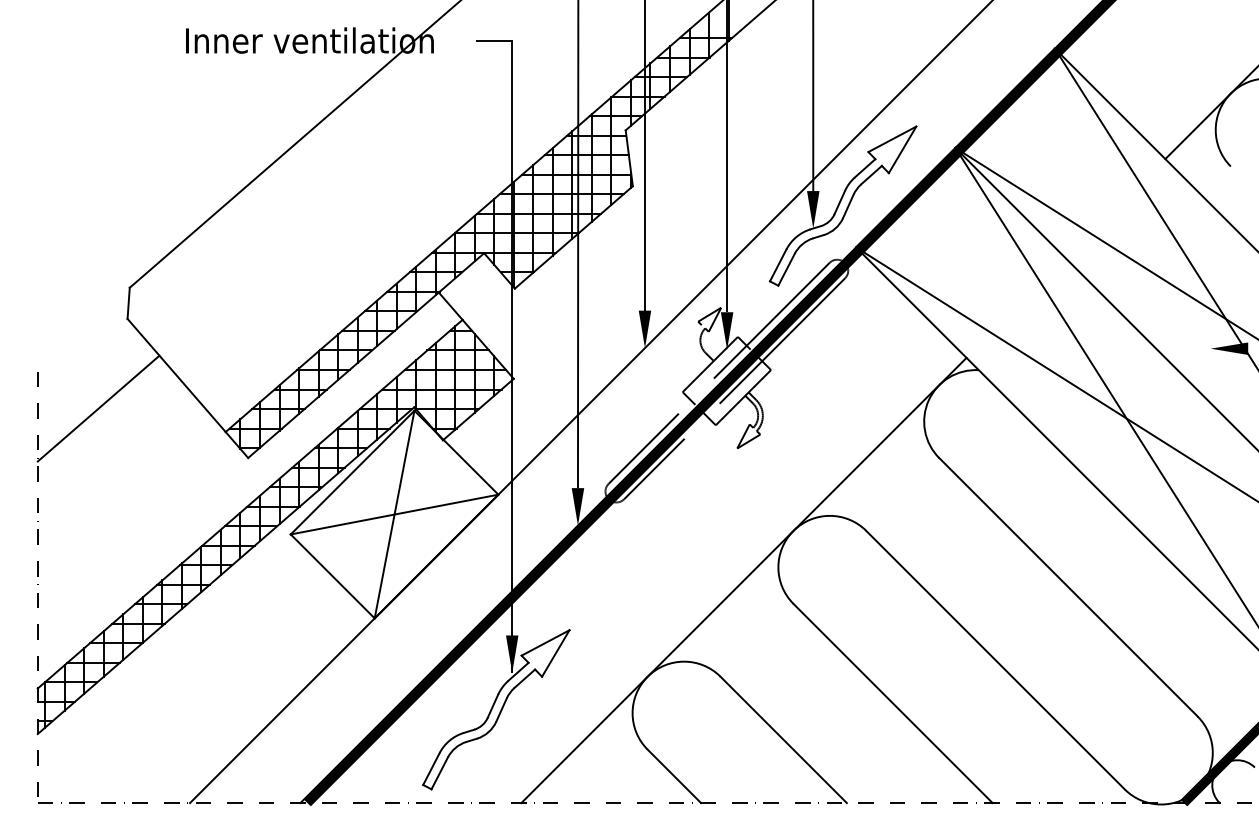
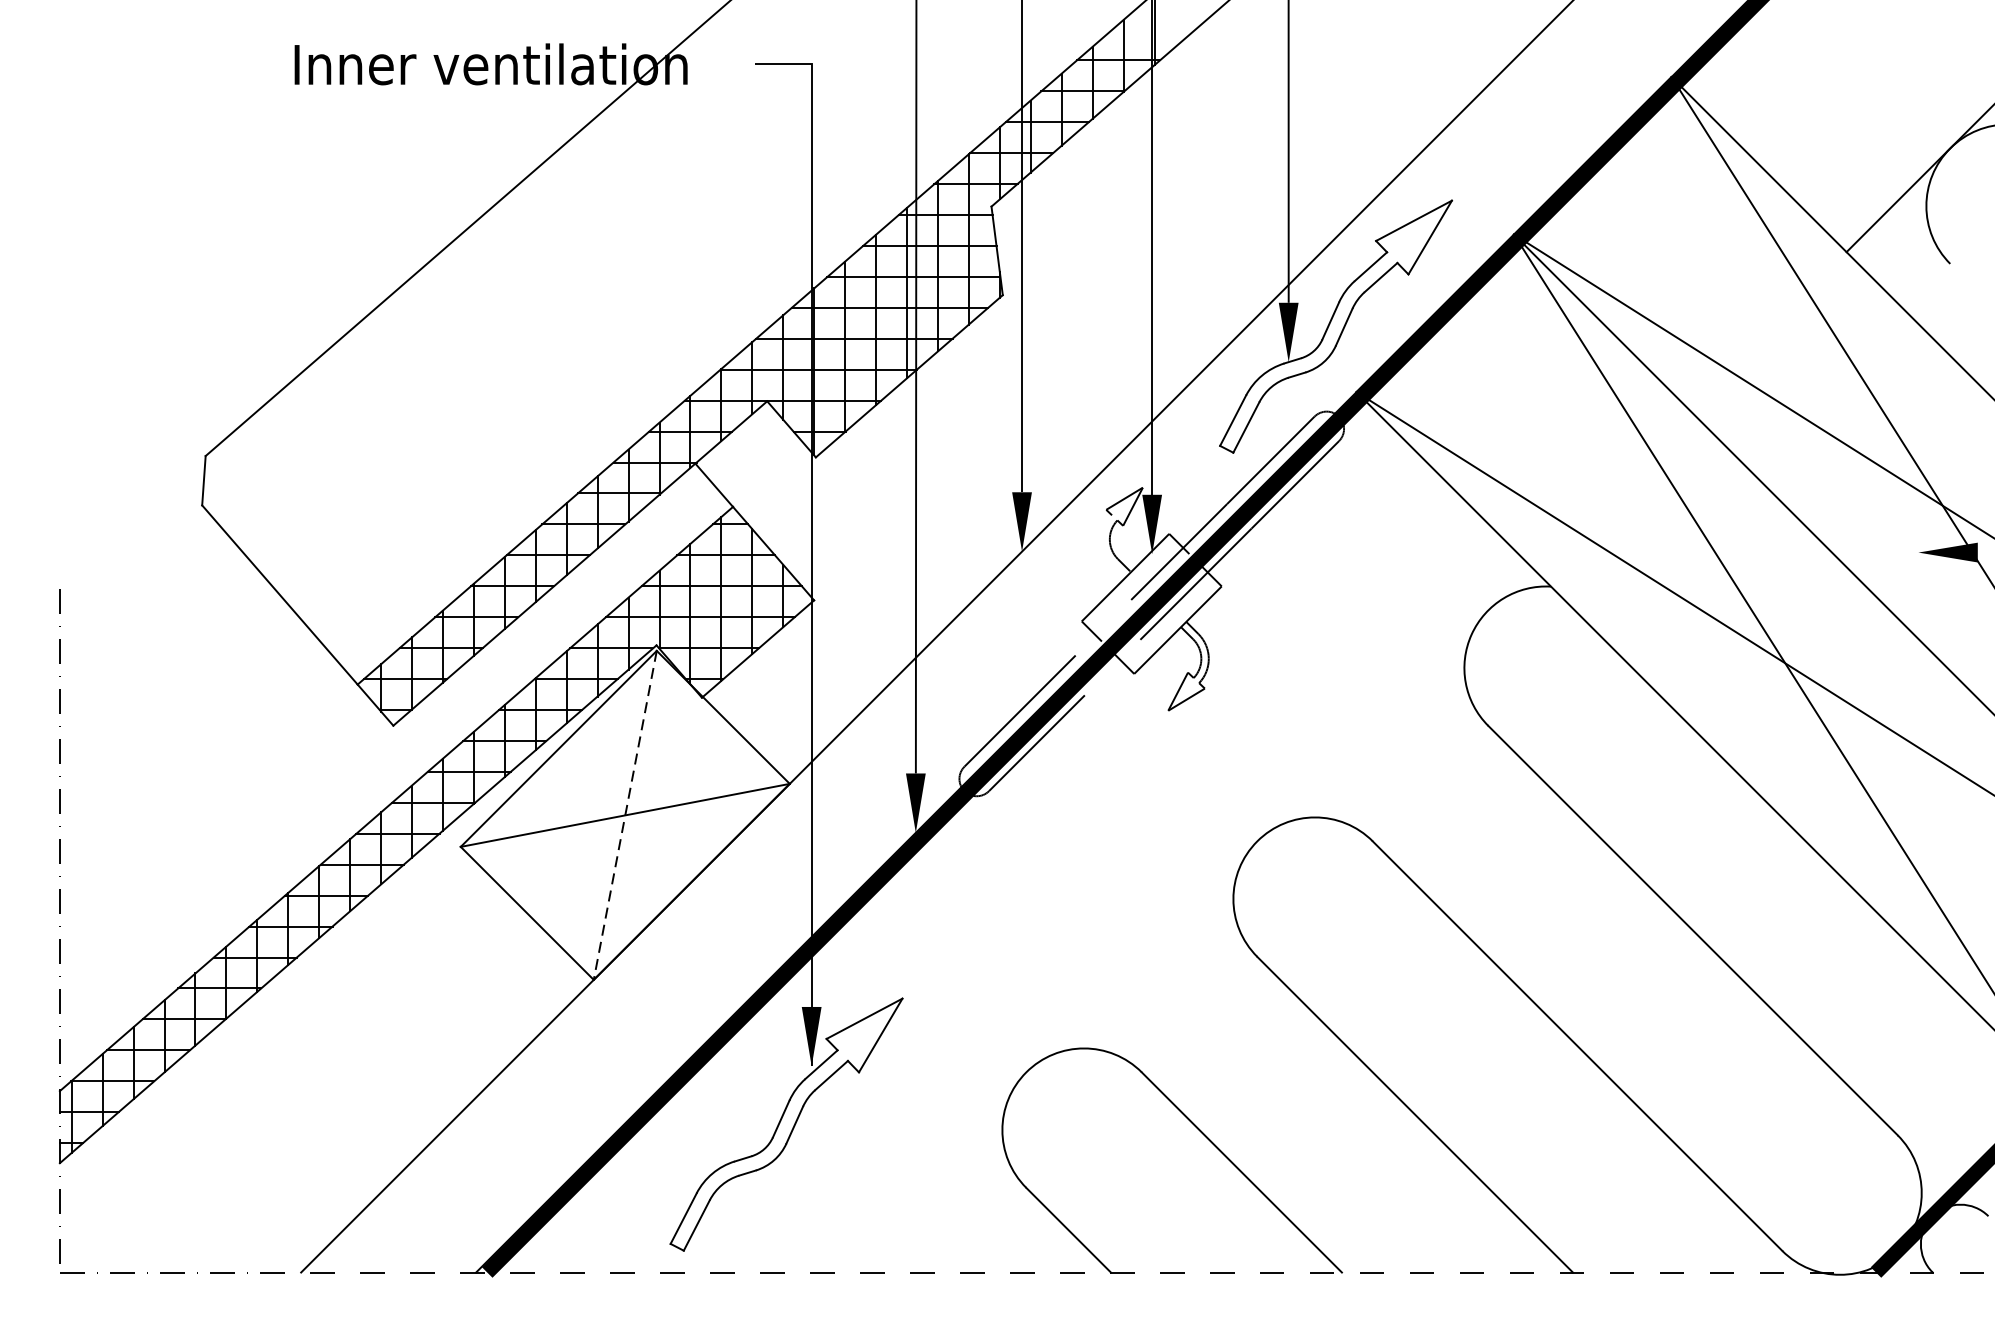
line: (98, 408) -> (156, 647), removed
line: (394, 514) -> (625, 815), solid -> dashed
line: (743, 580) -> (1178, 919), removed

